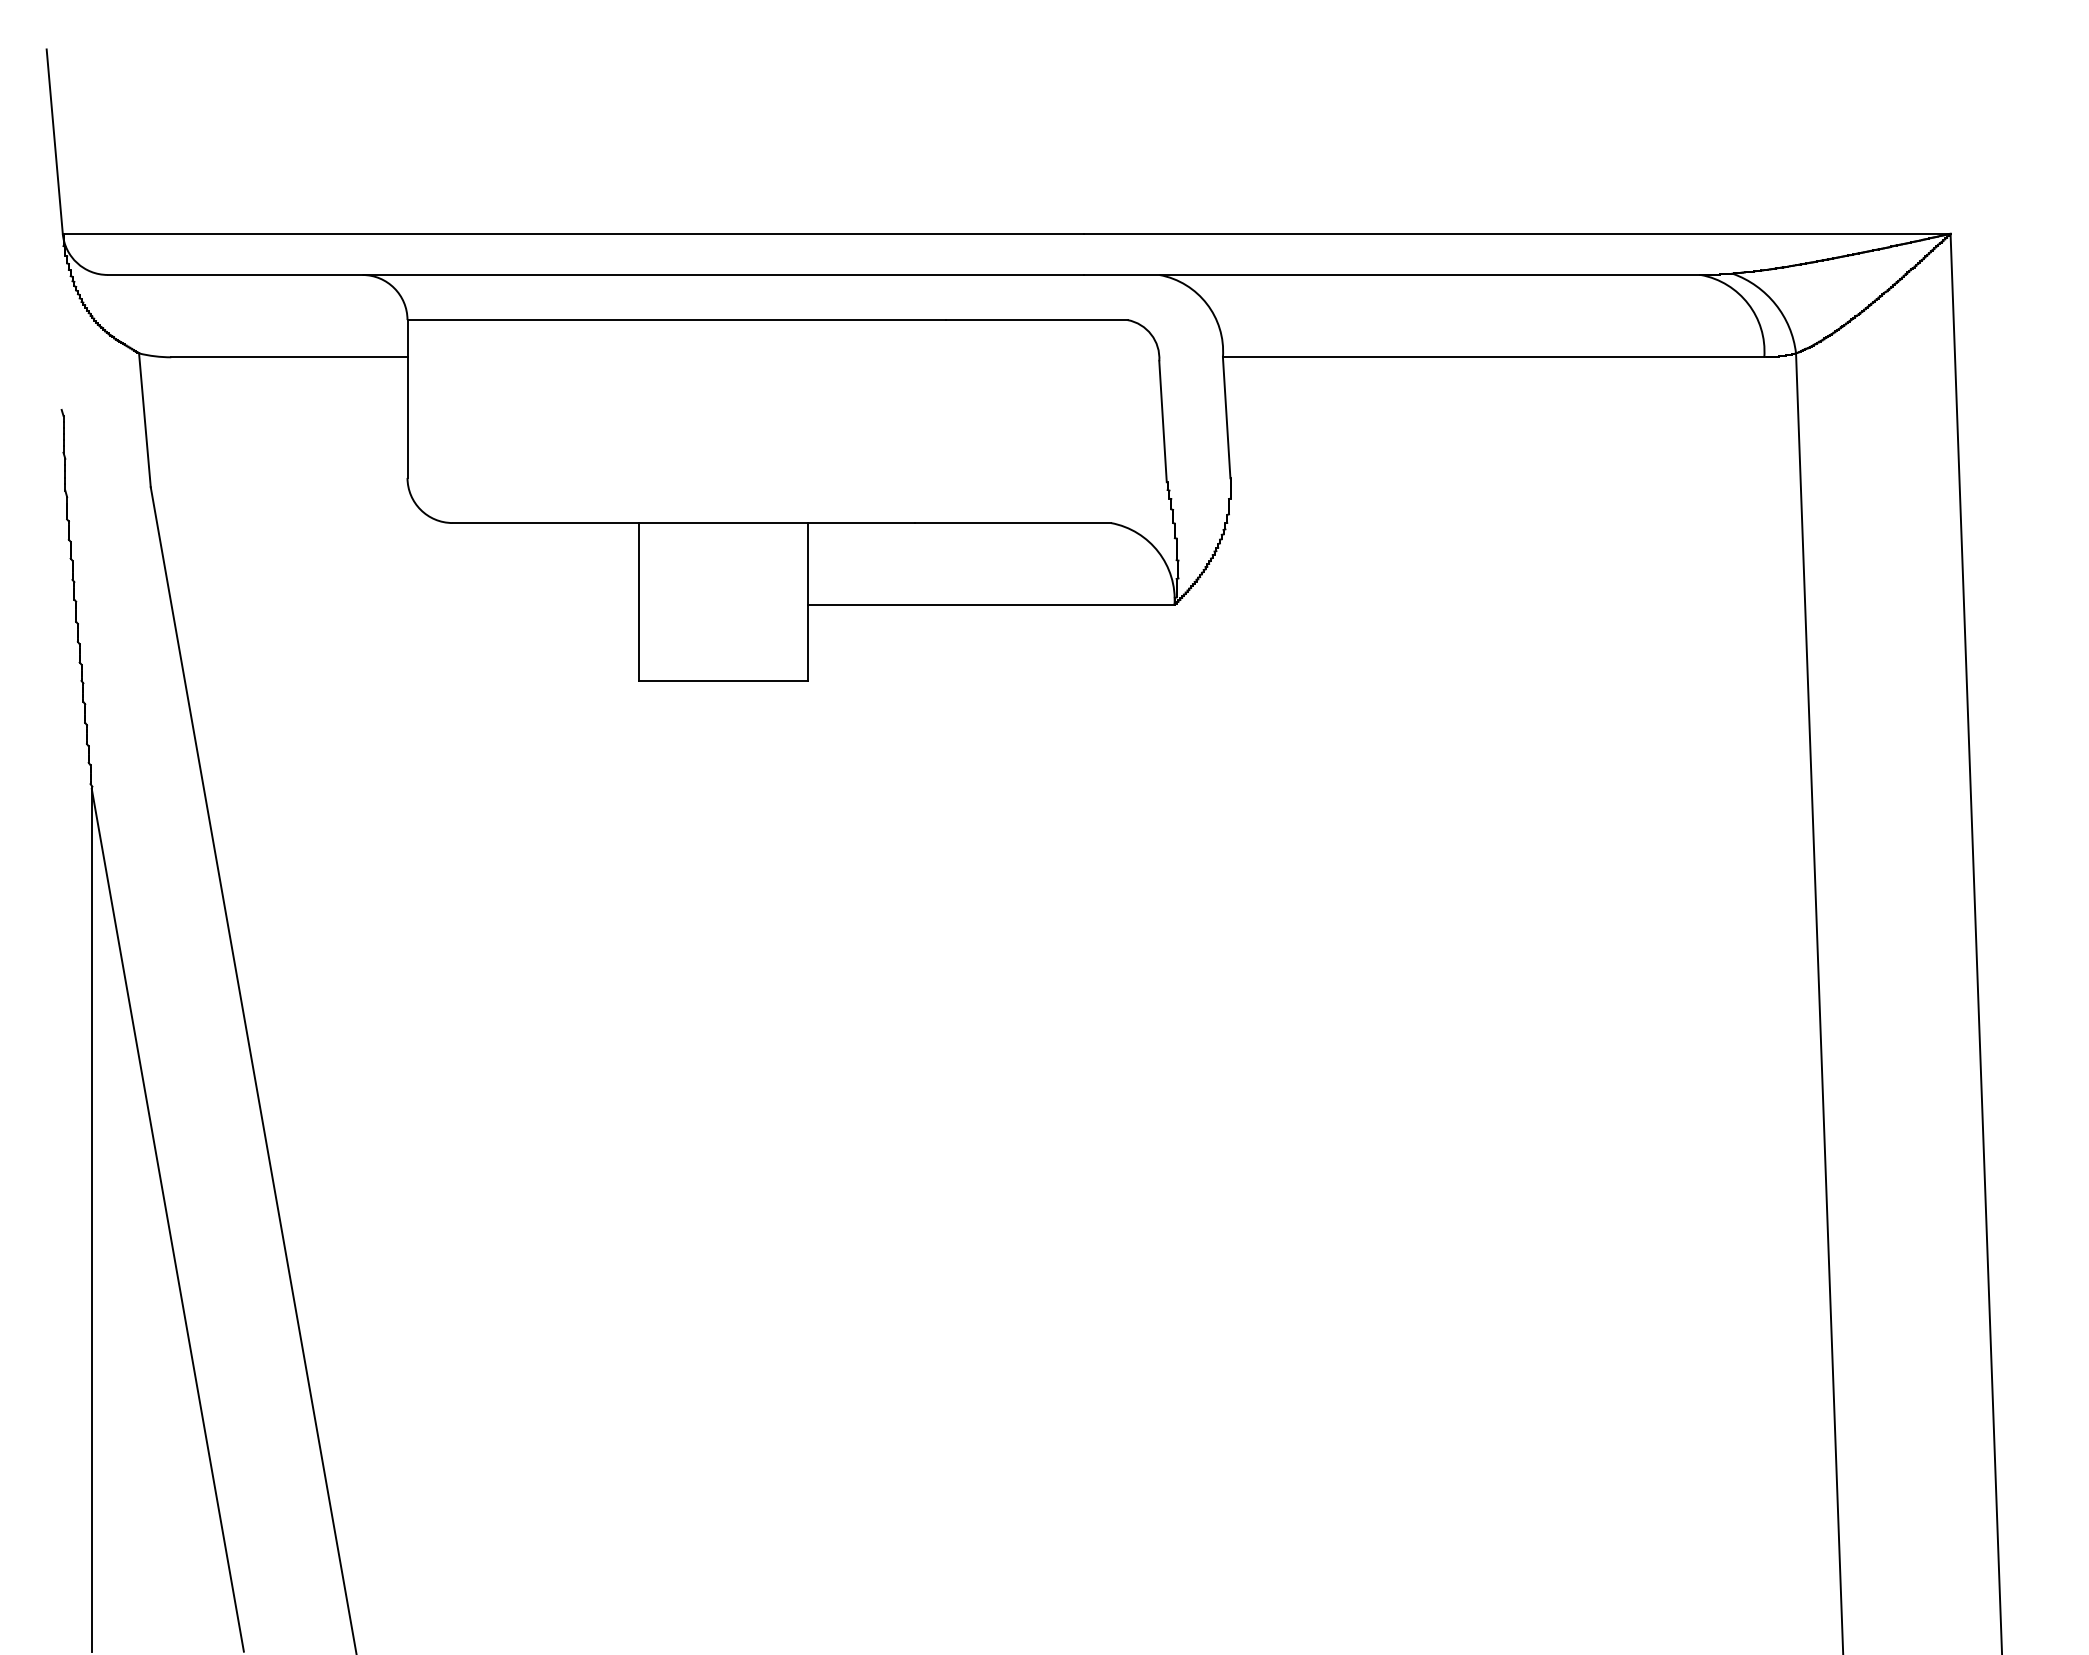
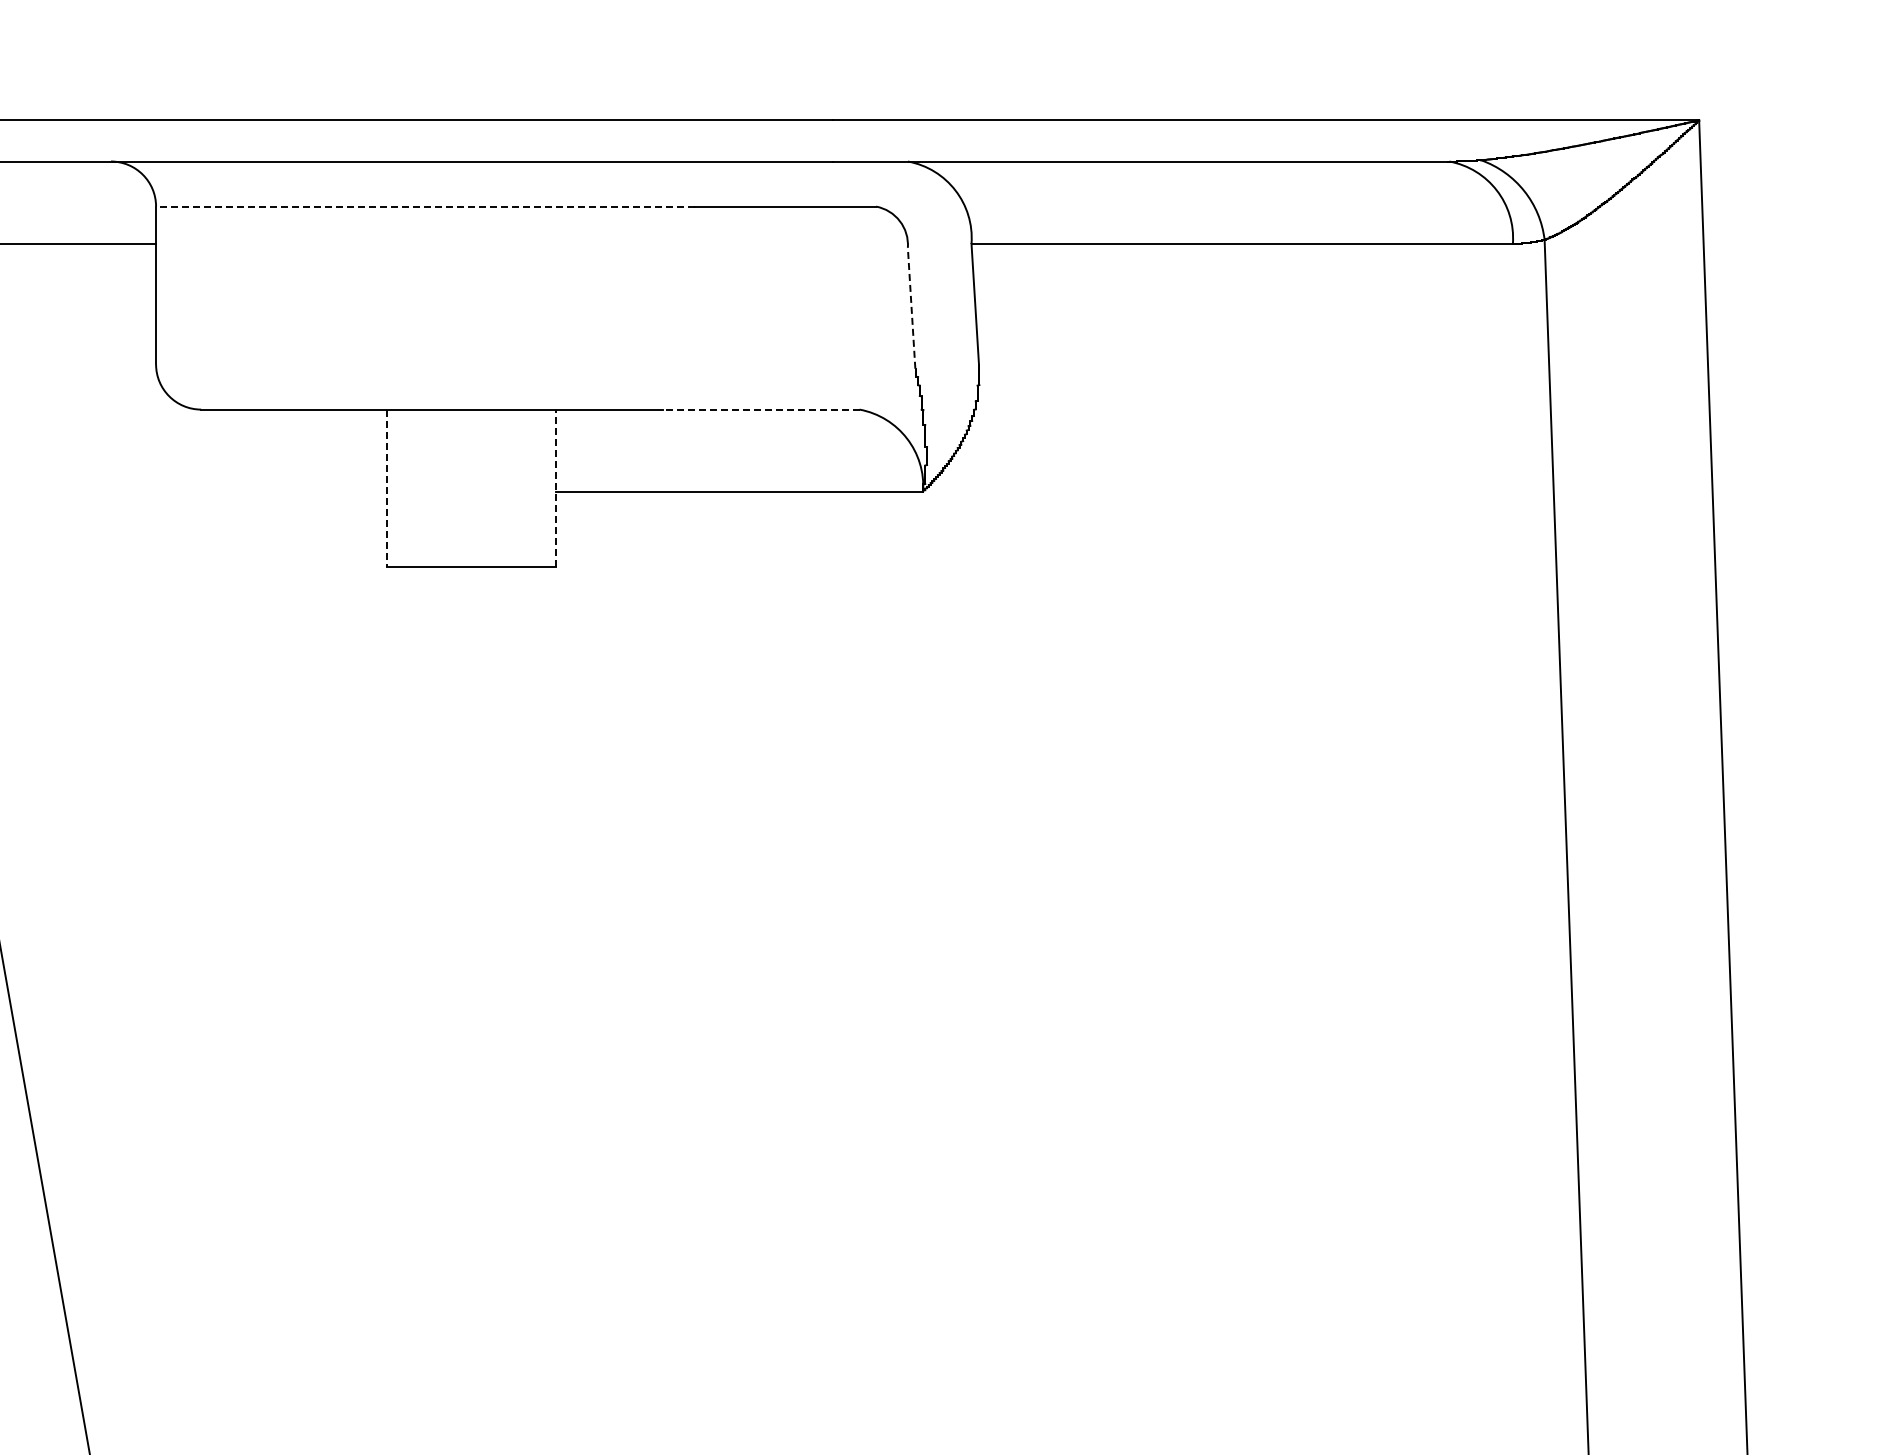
line: (676, 320) -> (425, 207), solid -> dashed
line: (1163, 421) -> (912, 308), solid -> dashed
line: (1012, 523) -> (761, 410), solid -> dashed
line: (638, 601) -> (387, 488), solid -> dashed
line: (807, 601) -> (556, 488), solid -> dashed

